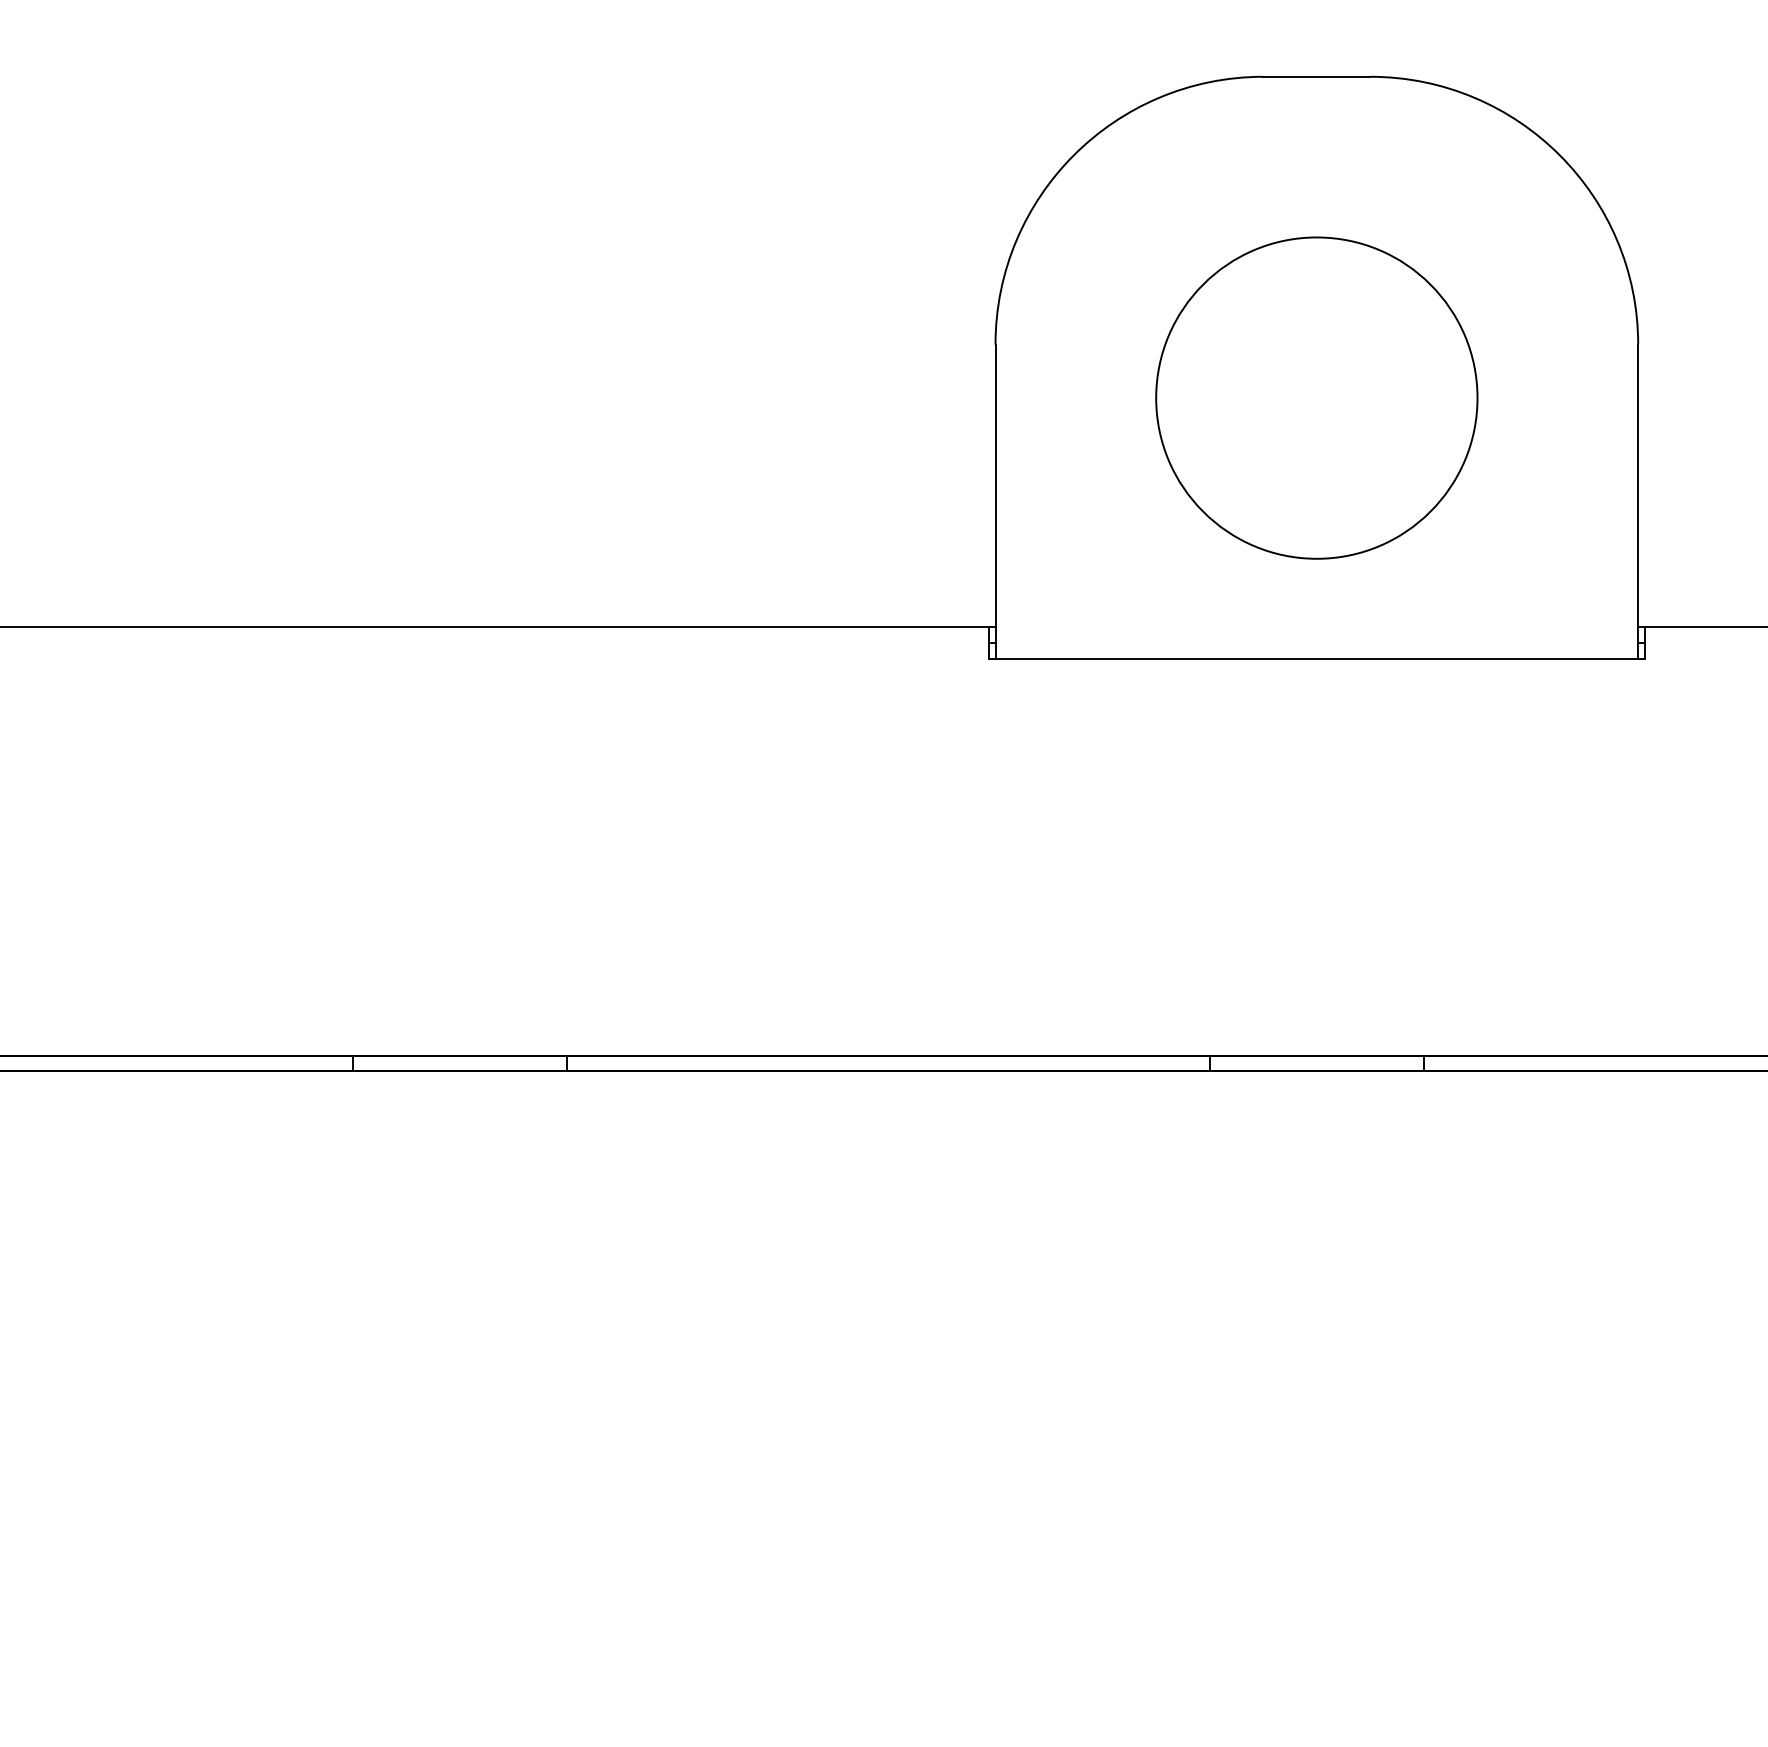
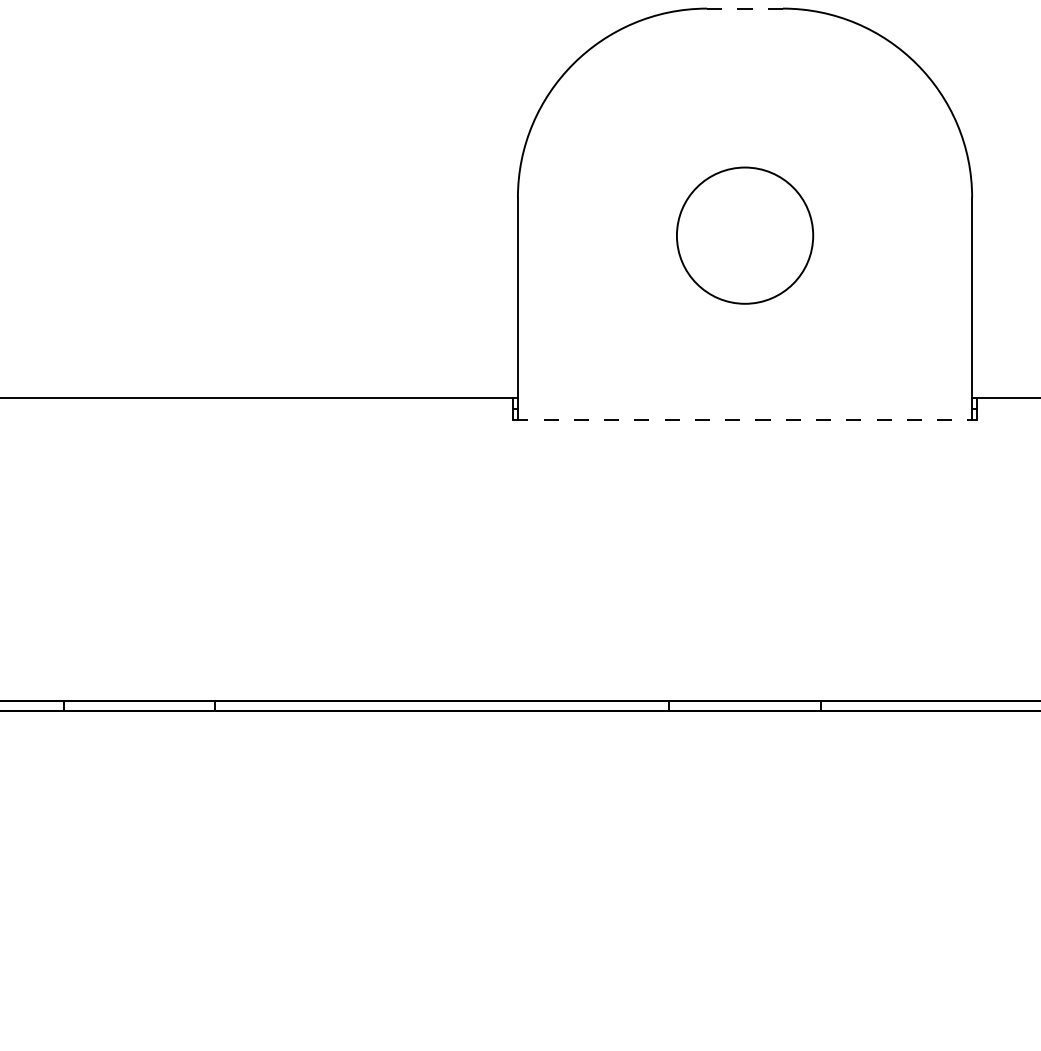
line: (1316, 76) -> (744, 8), solid -> dashed
circle: (1316, 397) -> (744, 235), size x0.6
line: (1316, 659) -> (744, 420), solid -> dashed

